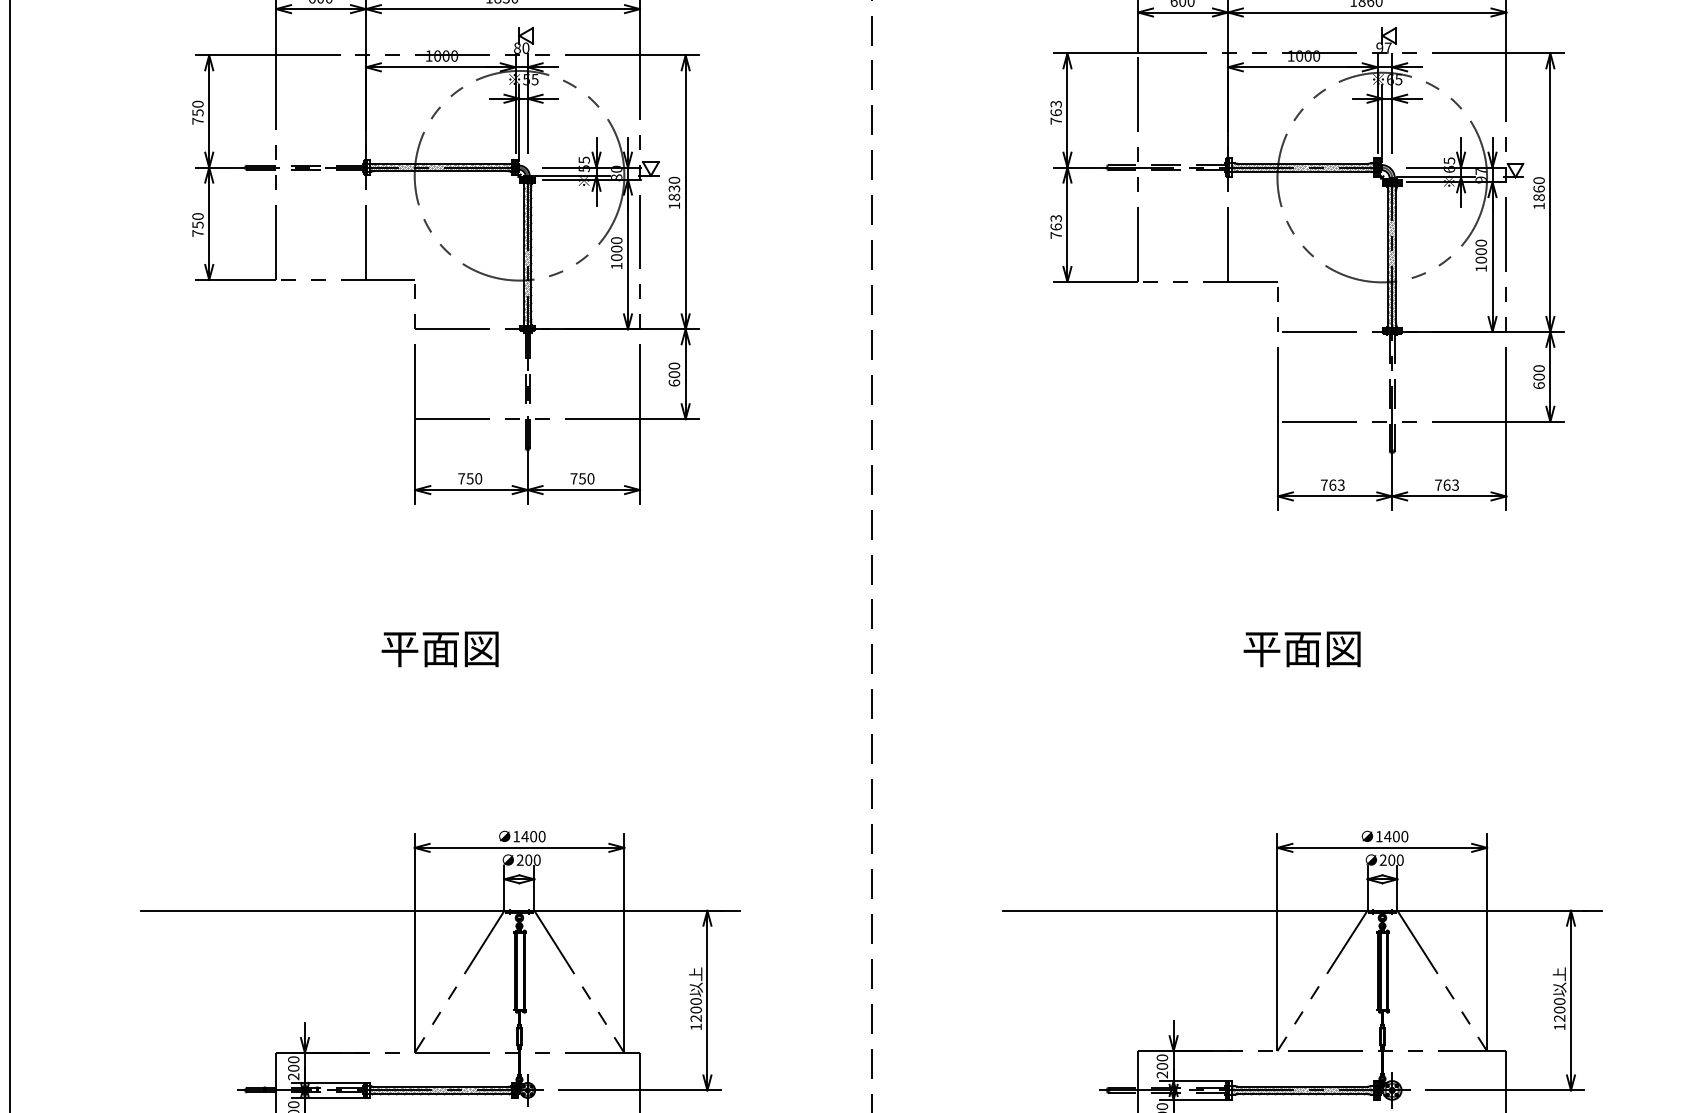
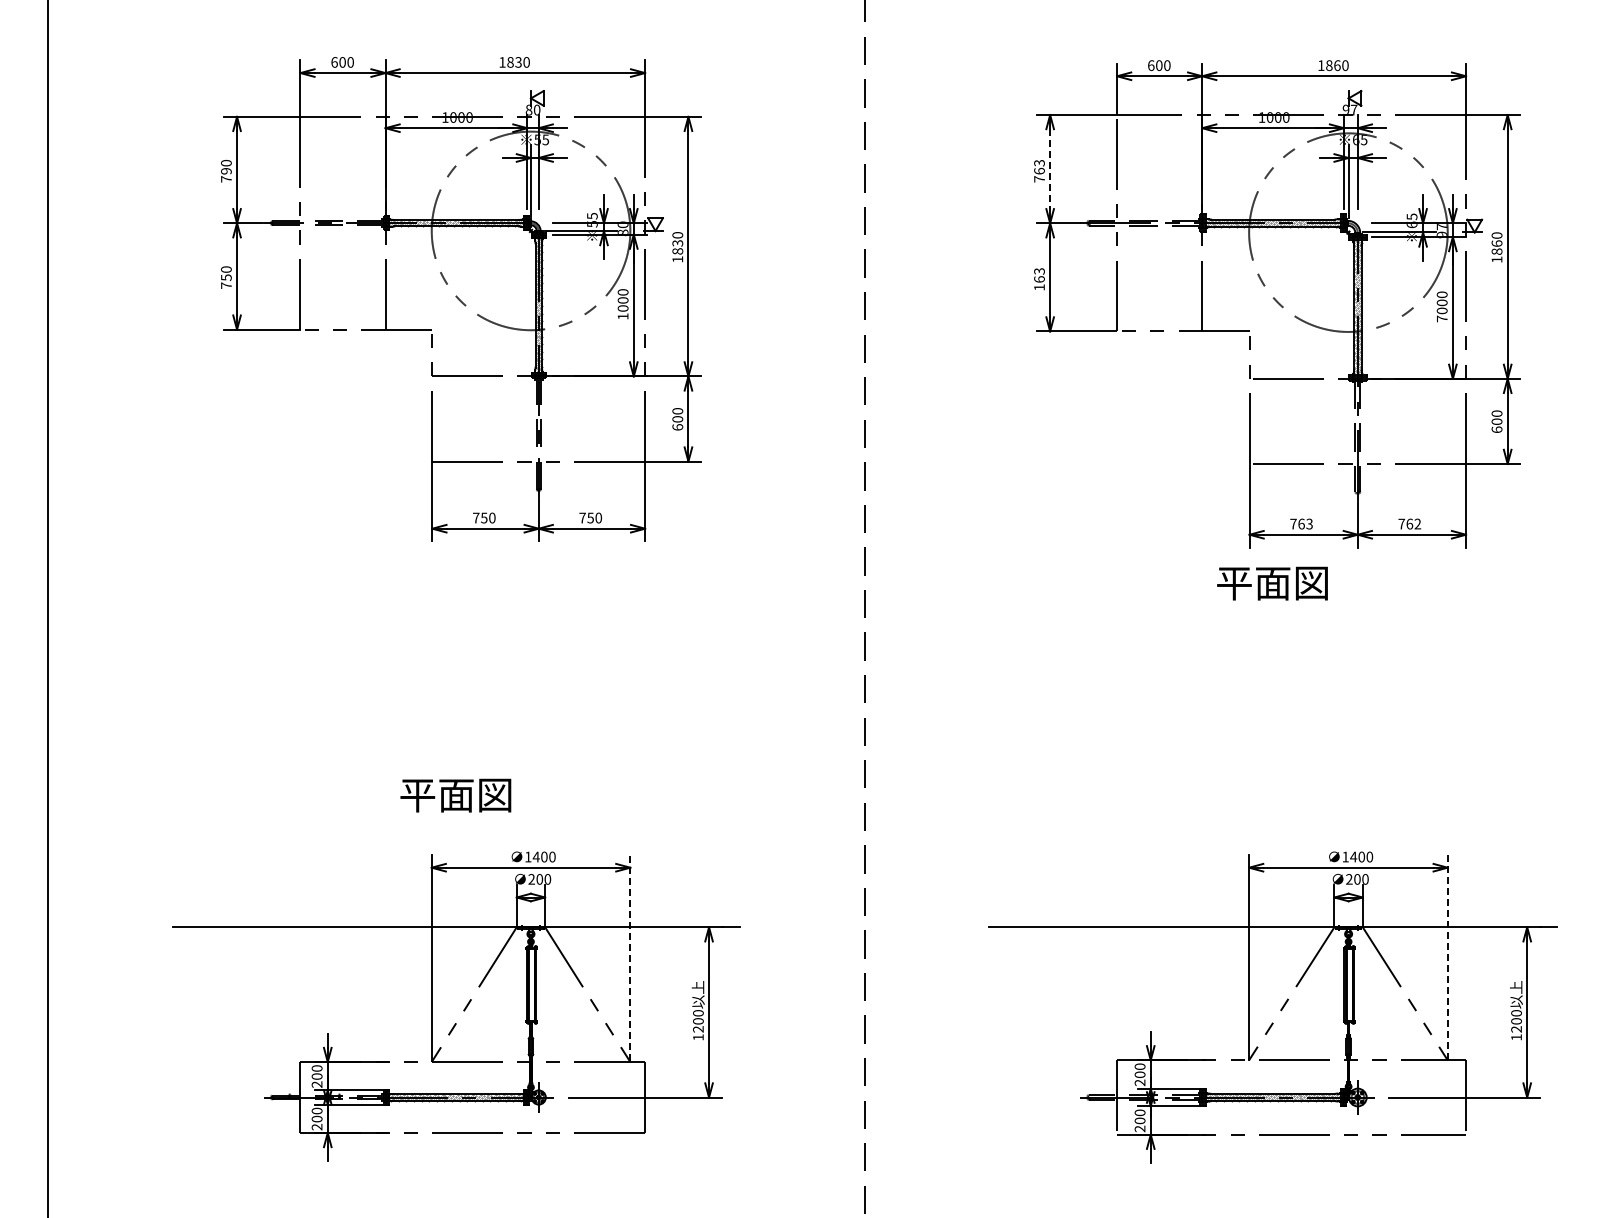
line: (1067, 110) -> (1050, 169), solid -> dashed
text: (198, 113) -> (226, 171), 750 -> 790
text: (1056, 235) -> (1039, 287), 763 -> 163
text: (1481, 268) -> (1442, 318), 1000 -> 7000
text: (1455, 485) -> (1417, 524), 763 -> 762
text: (439, 649) -> (455, 795), moved
text: (1302, 649) -> (1272, 583), moved
line: (1486, 941) -> (1447, 956), solid -> dashed
line: (624, 942) -> (630, 957), solid -> dashed

